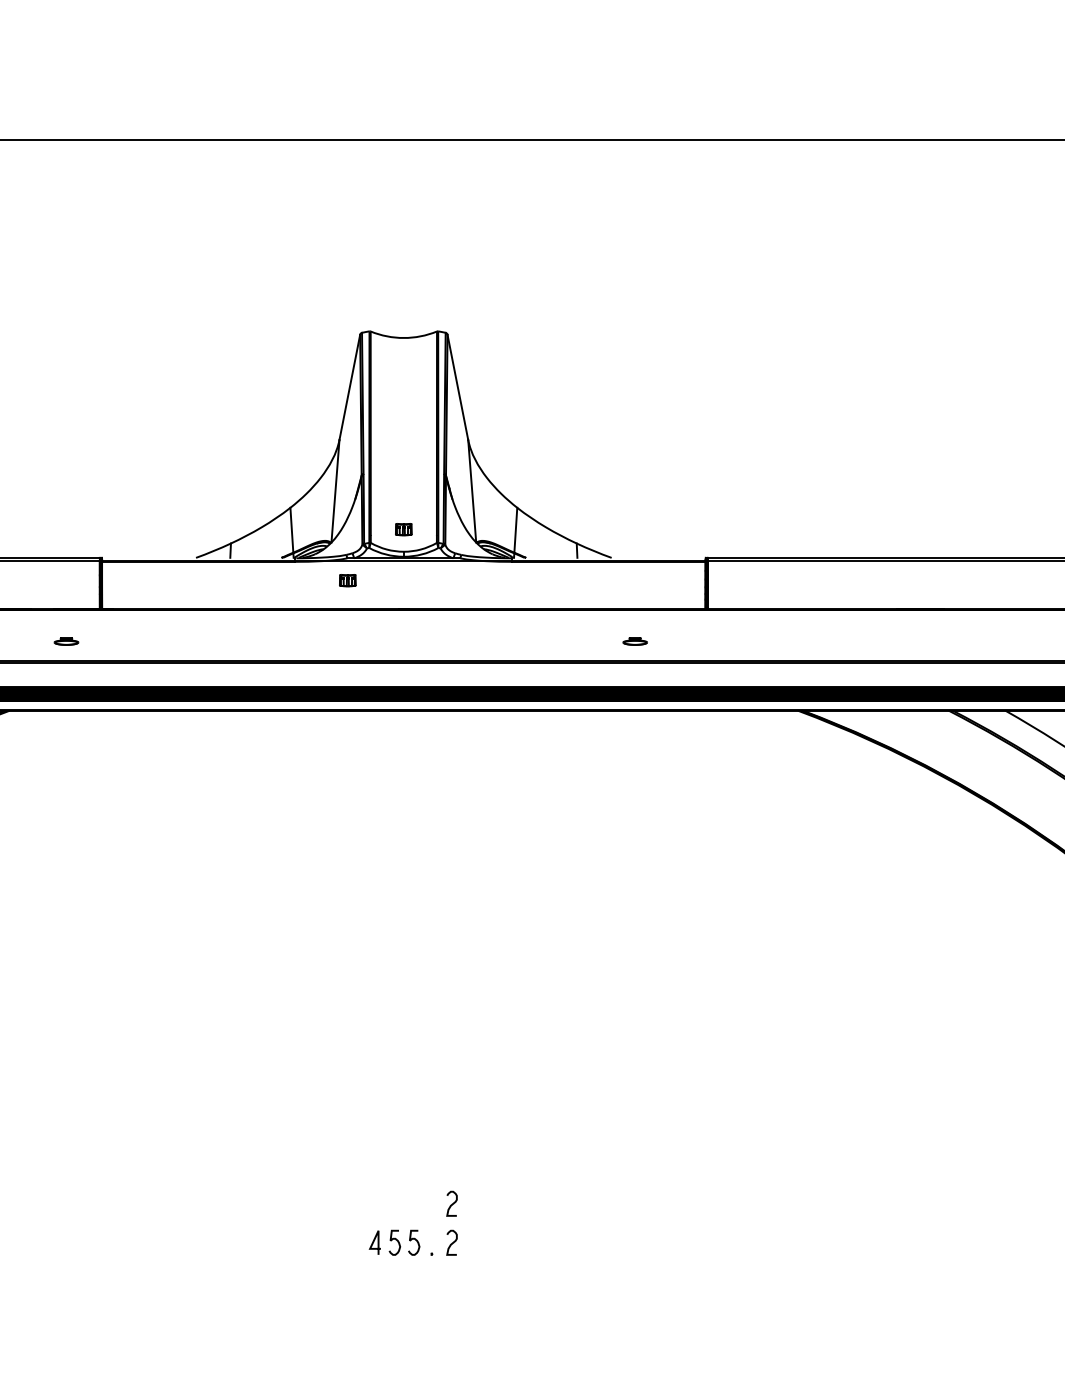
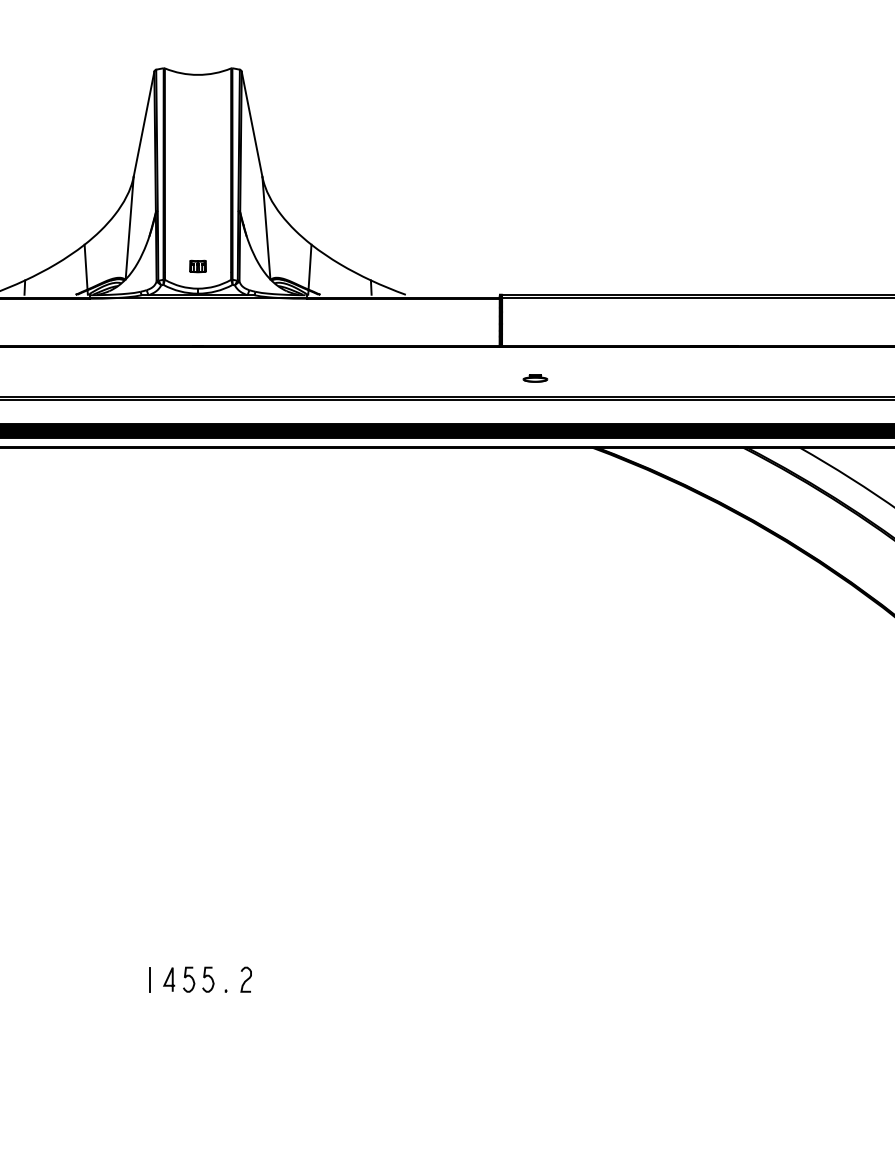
part: (347, 580) -> (141, 317), removed
part: (634, 641) -> (534, 378), moved
curve: (452, 1203) -> (246, 940), removed
line: (355, 1242) -> (149, 979), added

